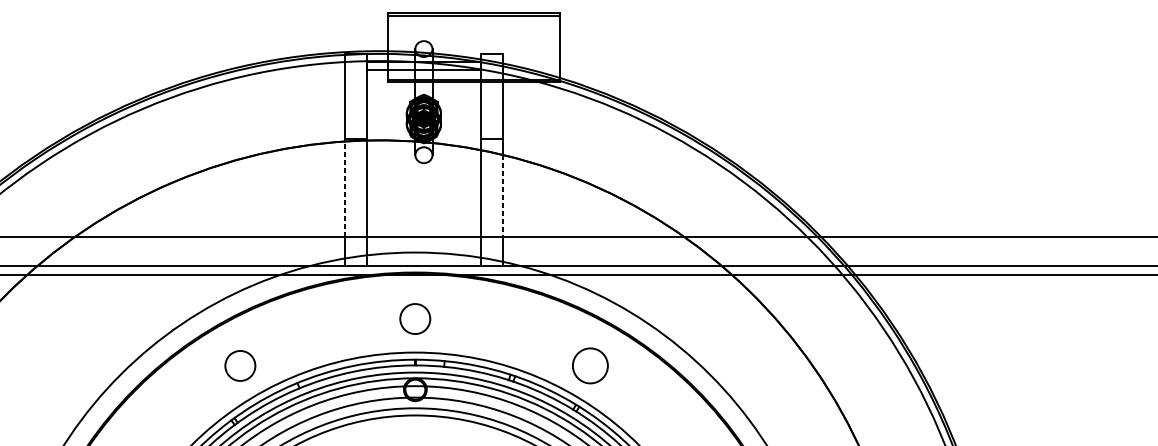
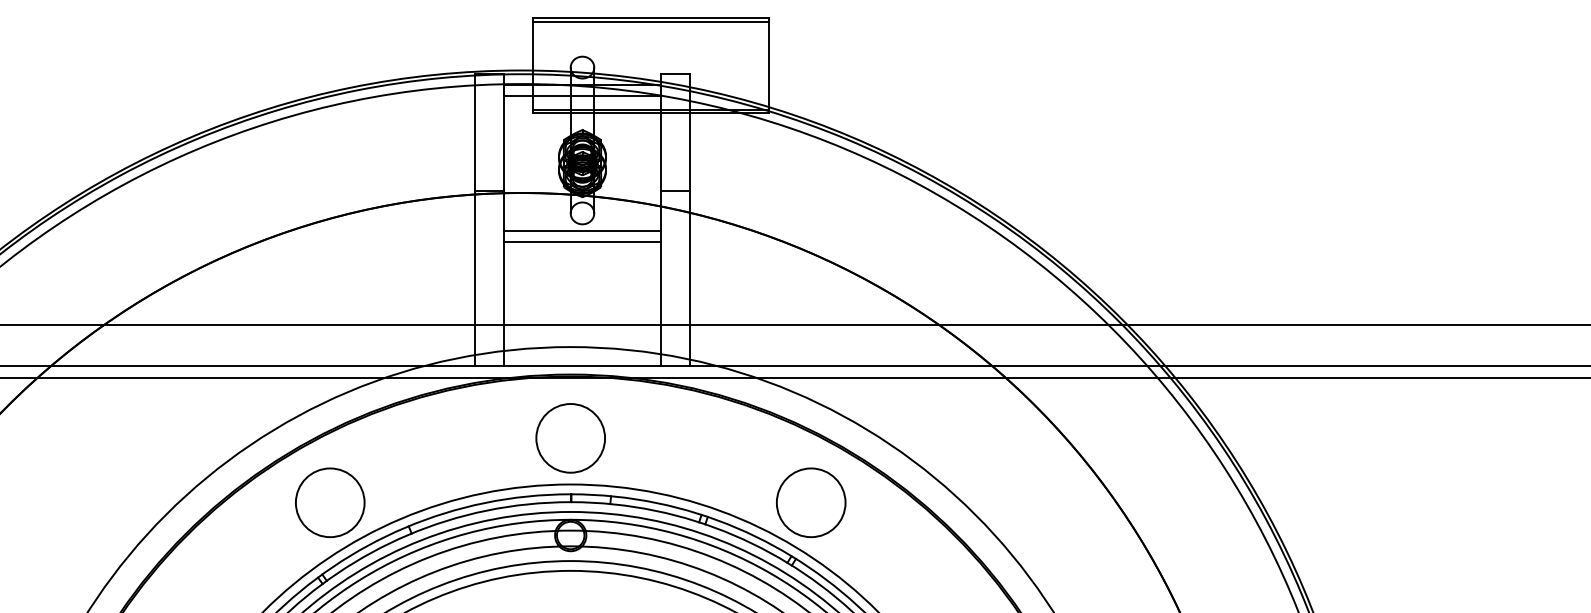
line: (423, 168) -> (582, 231), added
line: (423, 176) -> (582, 242), added
line: (345, 188) -> (474, 259), dashed -> solid
line: (502, 196) -> (690, 269), dashed -> solid
circle: (415, 319) -> (570, 438), size x1.67
circle: (240, 365) -> (330, 502), size x1.67
circle: (589, 365) -> (810, 502), size x1.43

